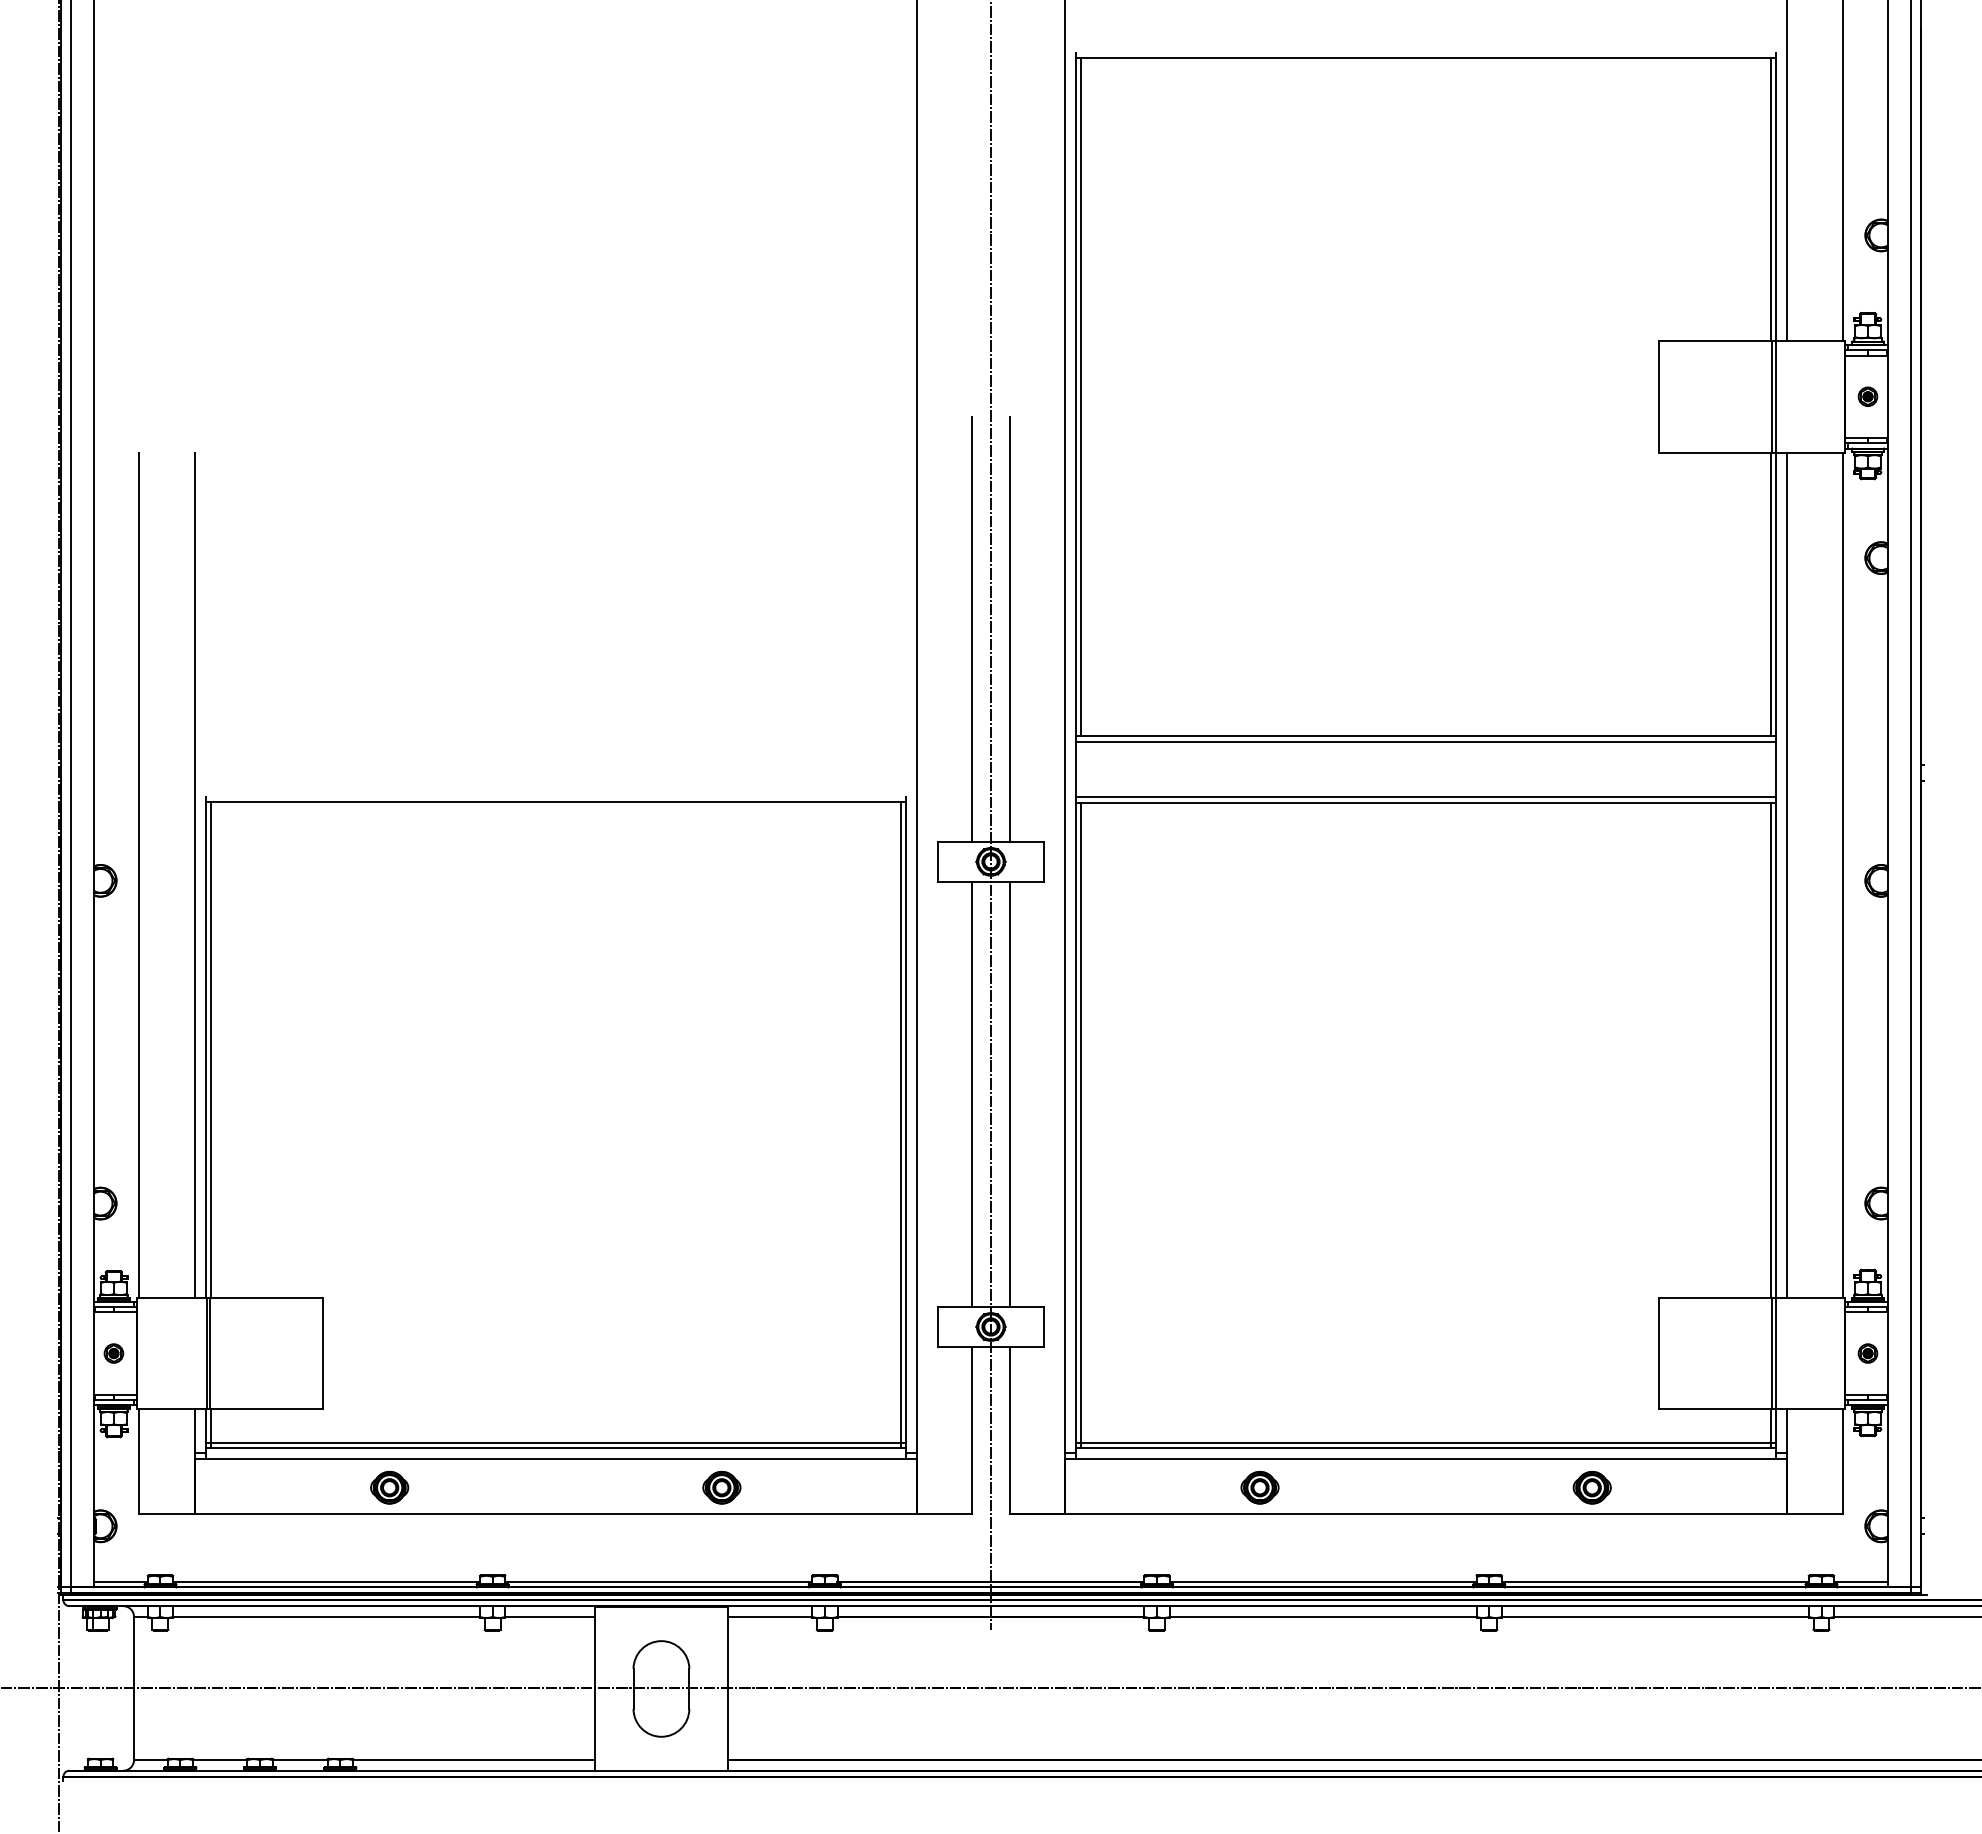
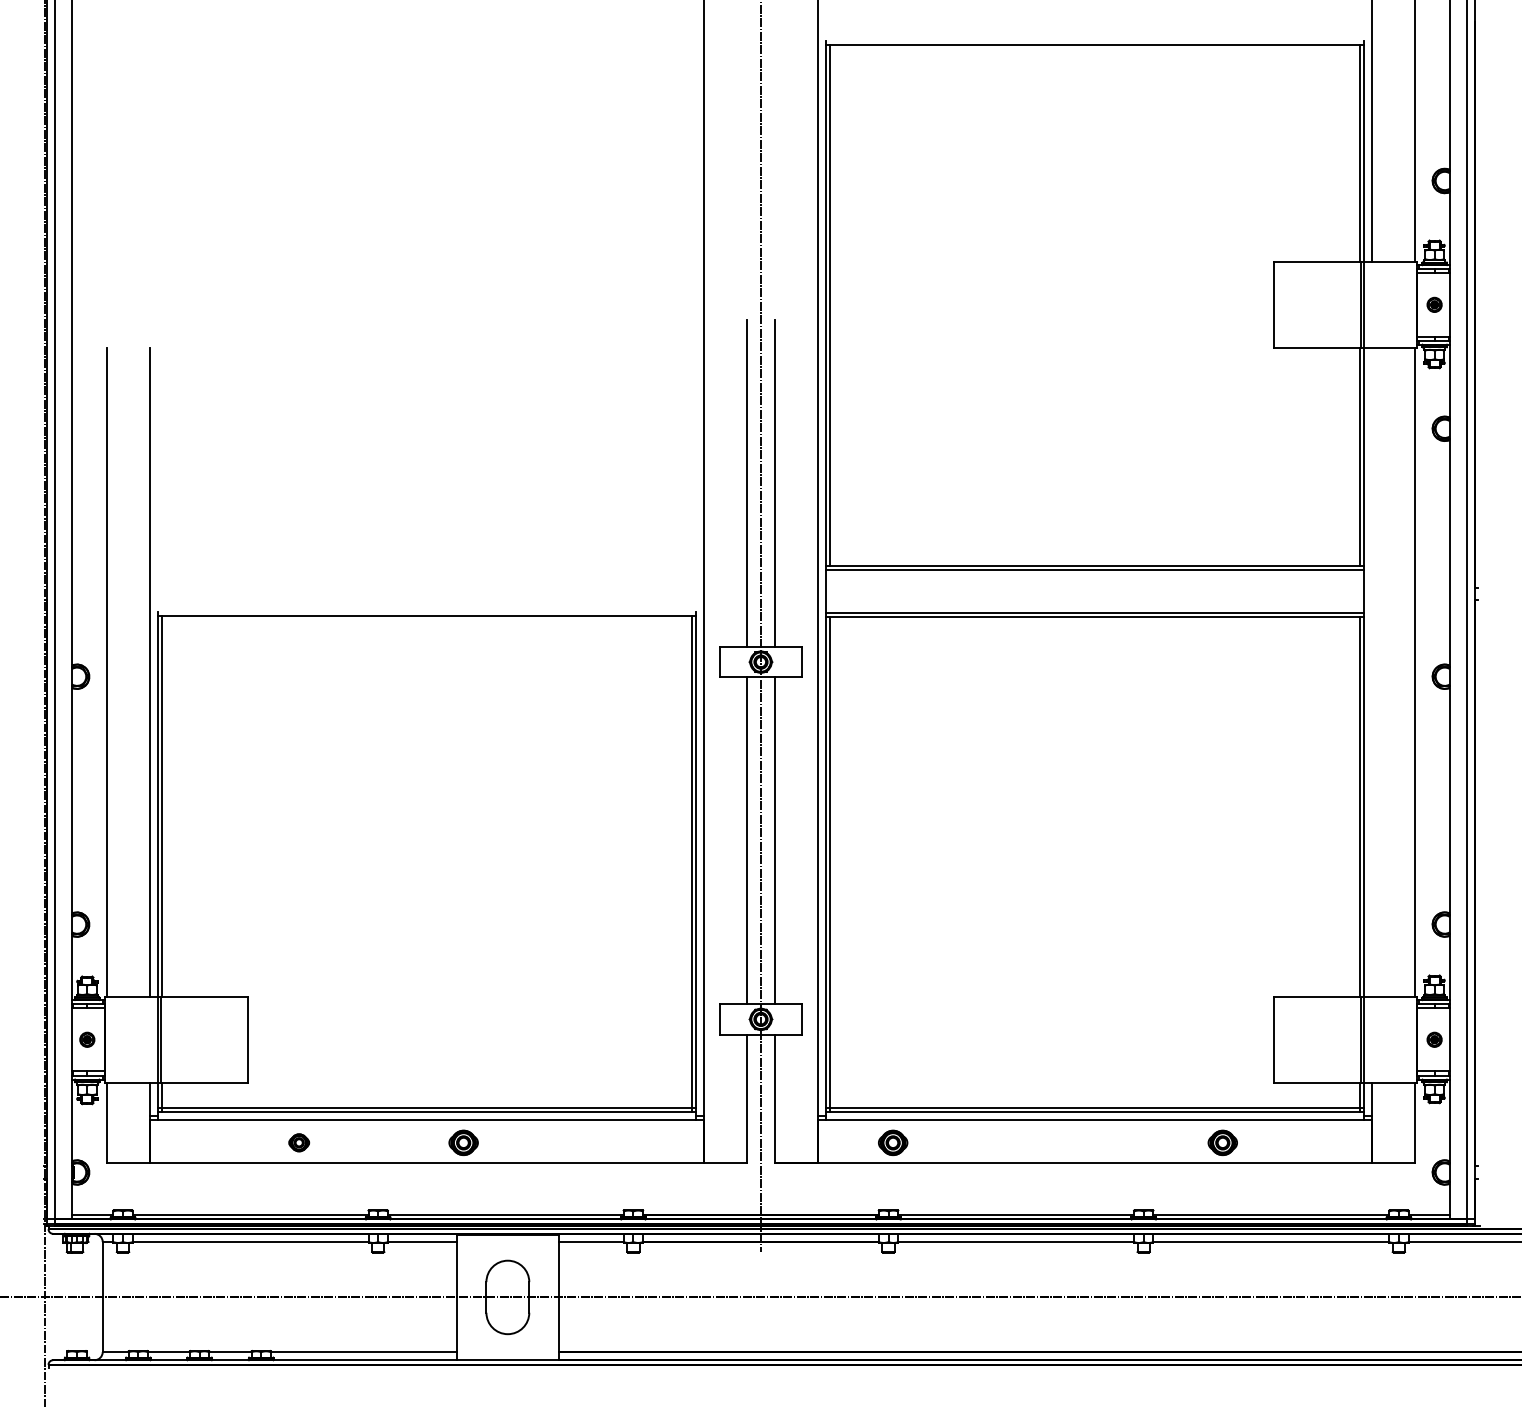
line: (1786, 874) -> (1372, 671), removed
part: (389, 1487) -> (298, 1142), size x0.7
part: (721, 1487) -> (463, 1142), moved
part: (1259, 1487) -> (892, 1142), moved

